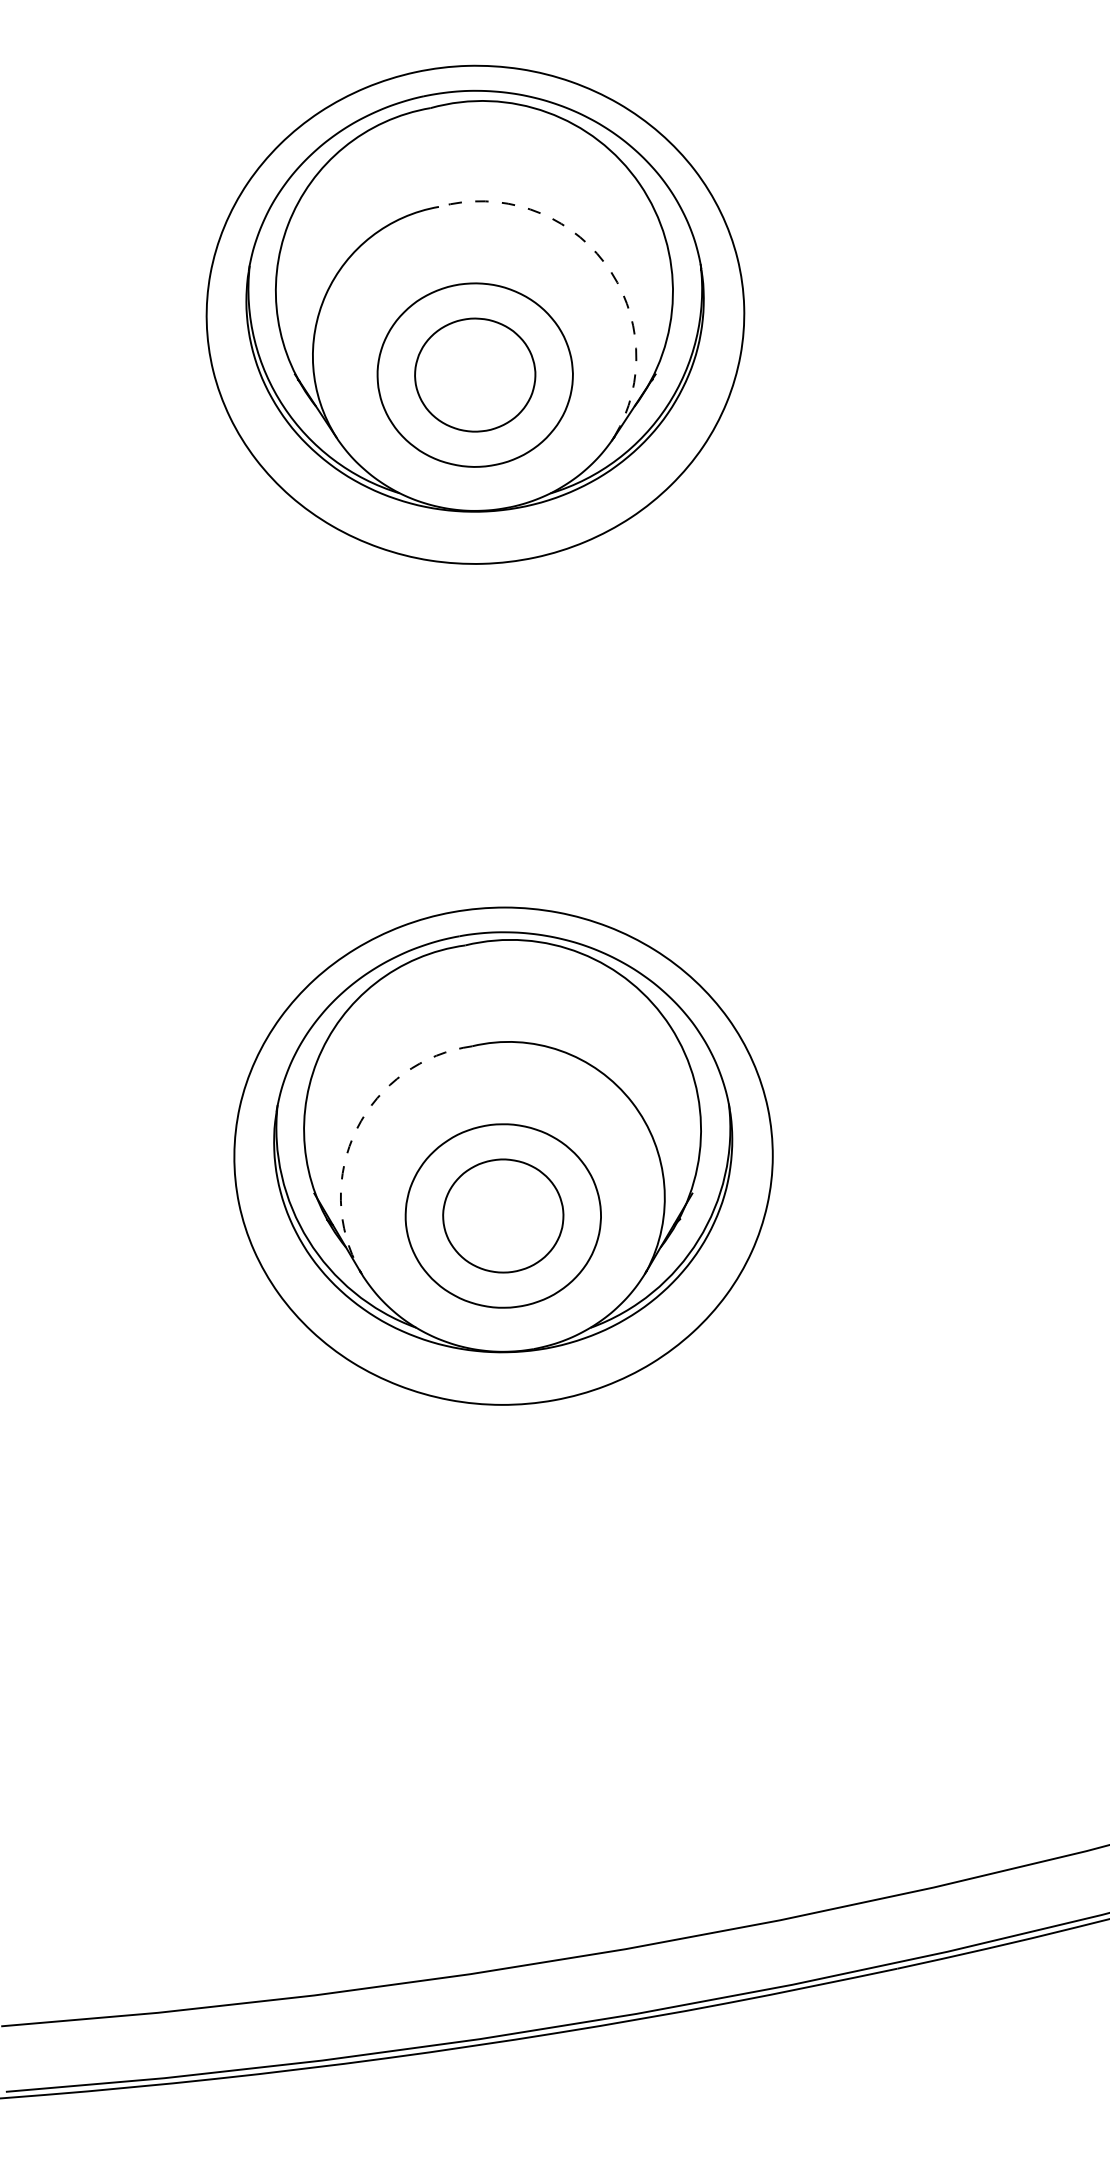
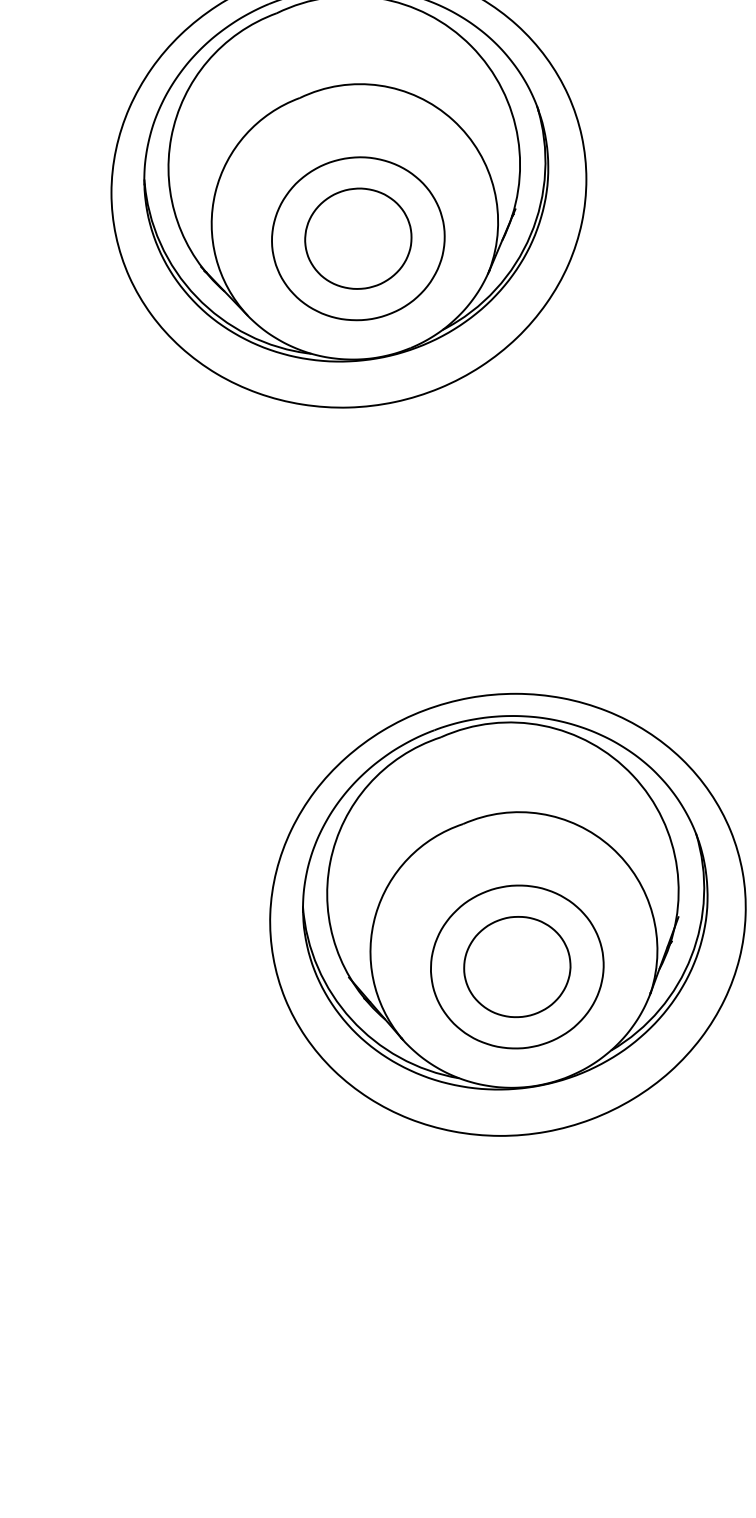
arc: (604, 262) -> (452, 119), dashed -> solid
arc: (356, 1129) -> (375, 915), dashed -> solid

